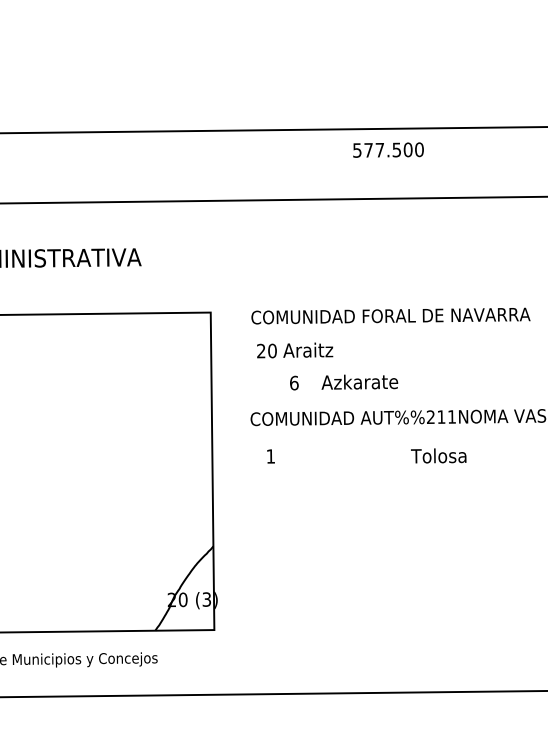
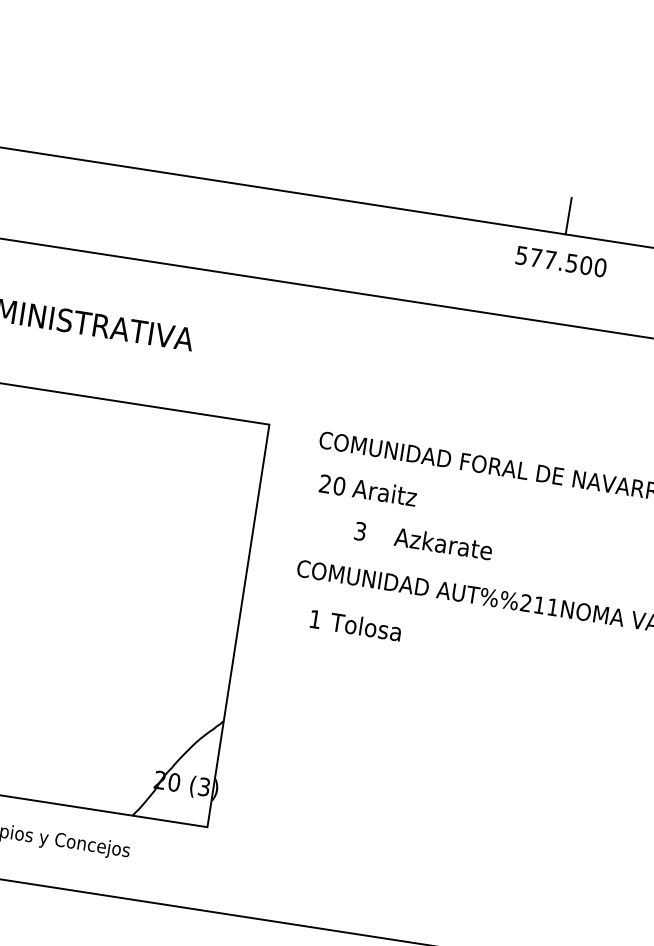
line: (414, 113) -> (568, 215), added
text: (388, 149) -> (561, 260), moved
text: (294, 382) -> (360, 530), 6 -> 3
text: (438, 455) -> (365, 626), moved

